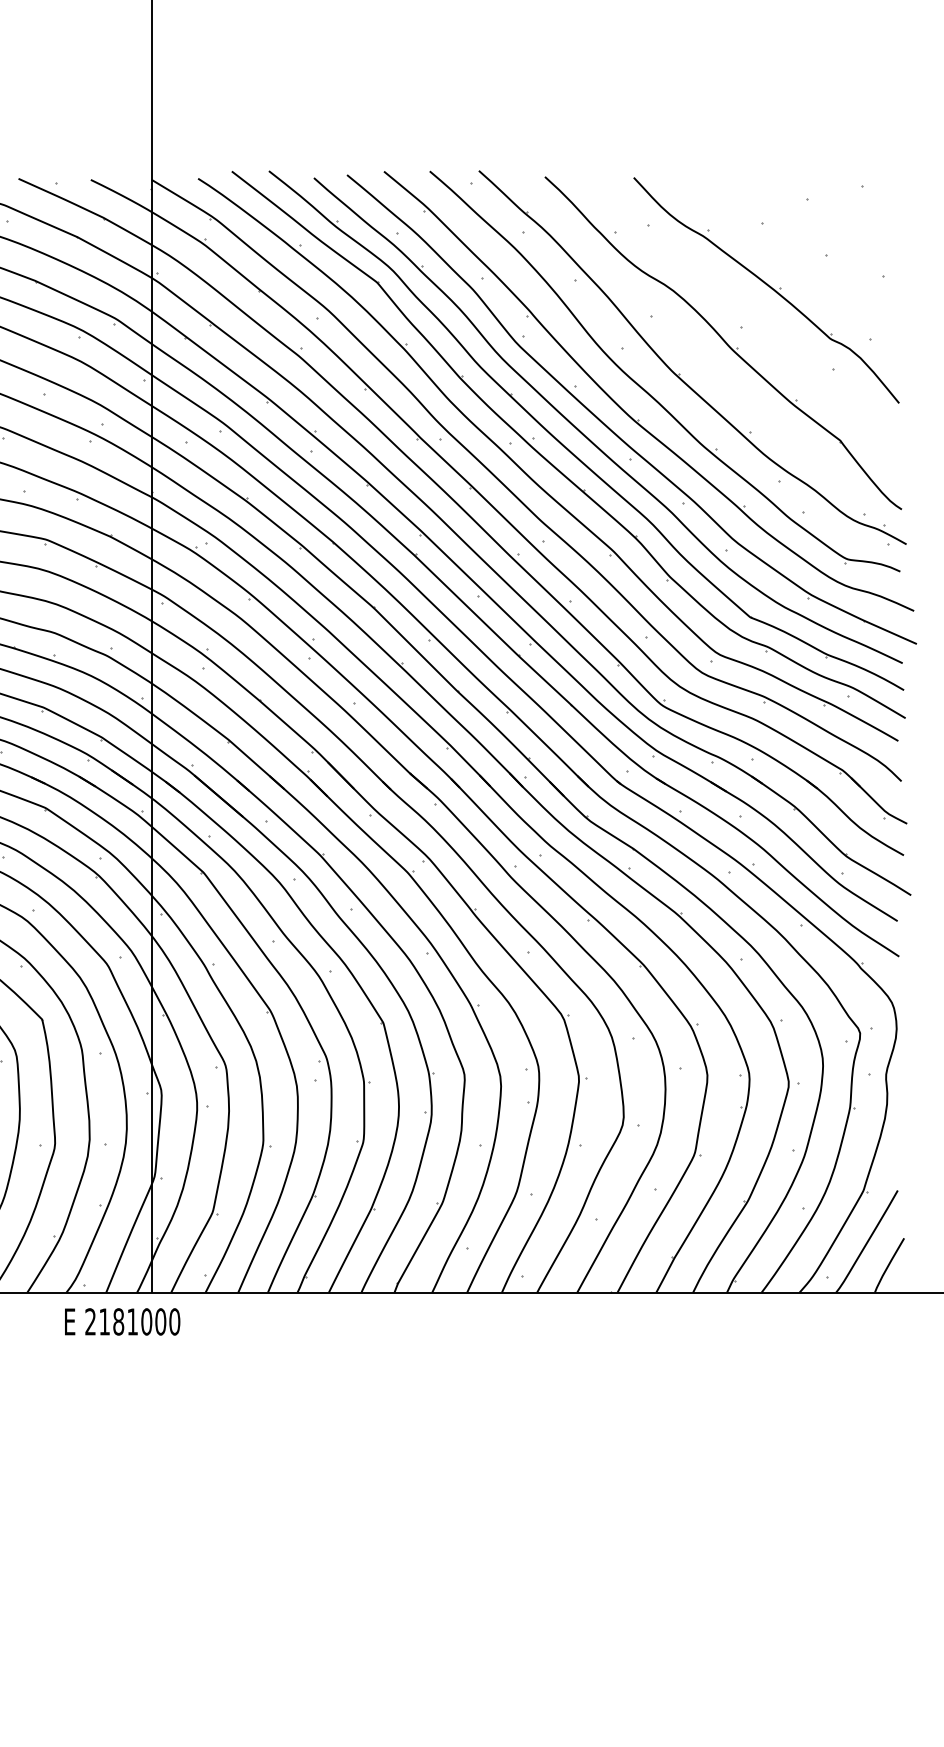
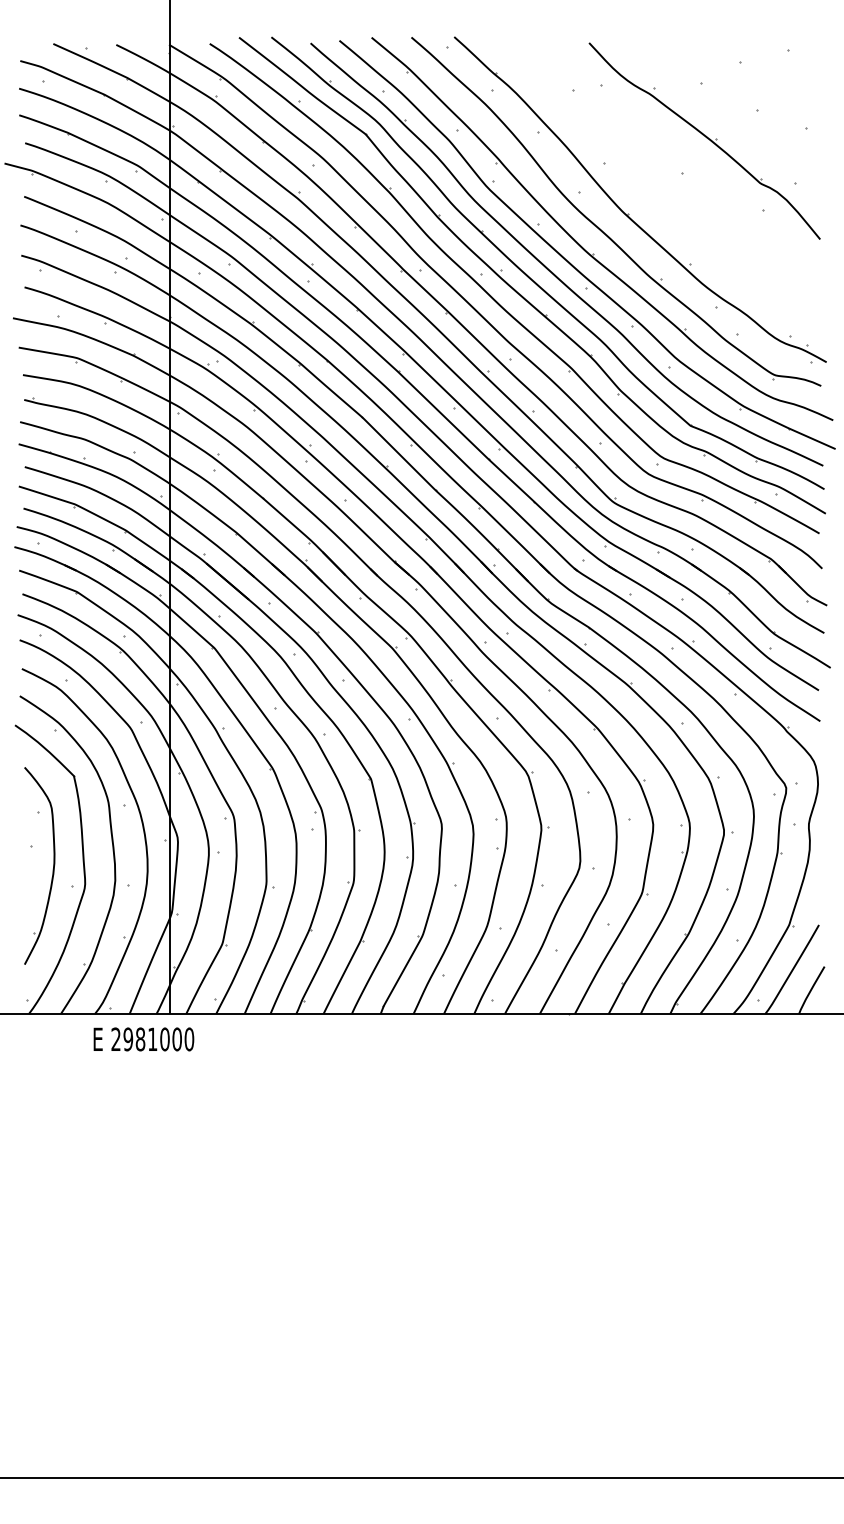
part: (722, 342) -> (666, 186), removed
text: (104, 1322) -> (128, 1039), 2181000 -> 2981000

